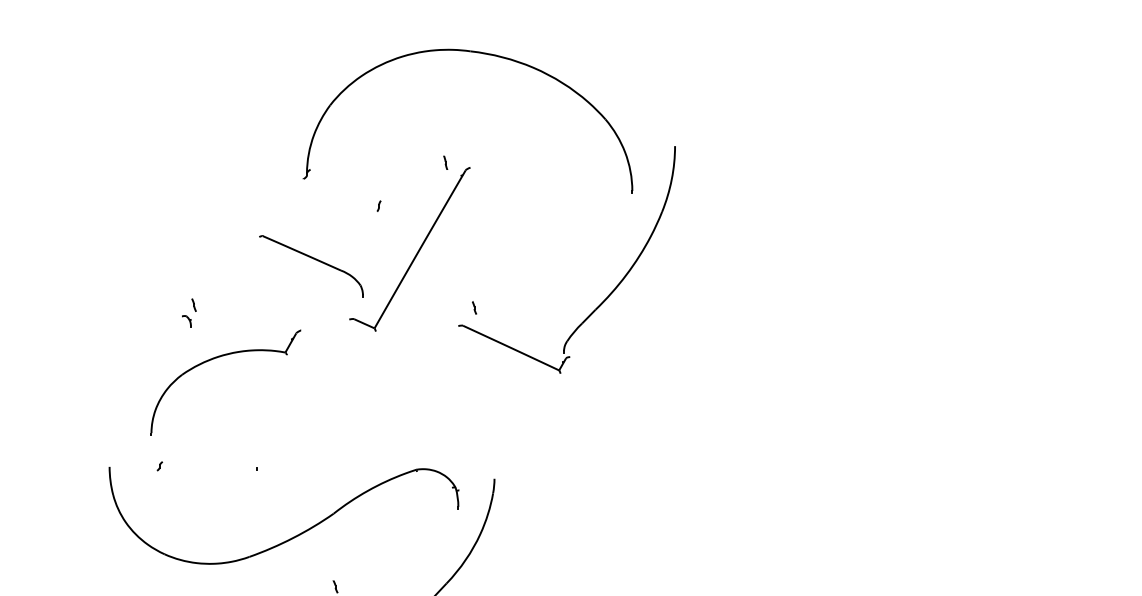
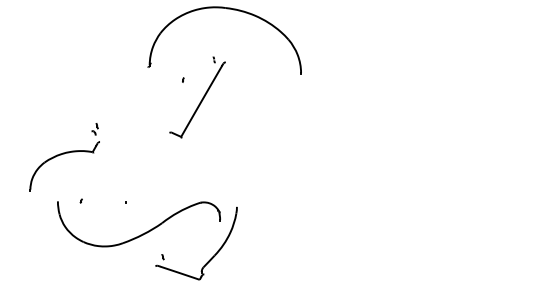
part: (310, 265) -> (151, 107), removed
part: (609, 290) -> (290, 119), removed
part: (218, 359) -> (61, 155), moved

